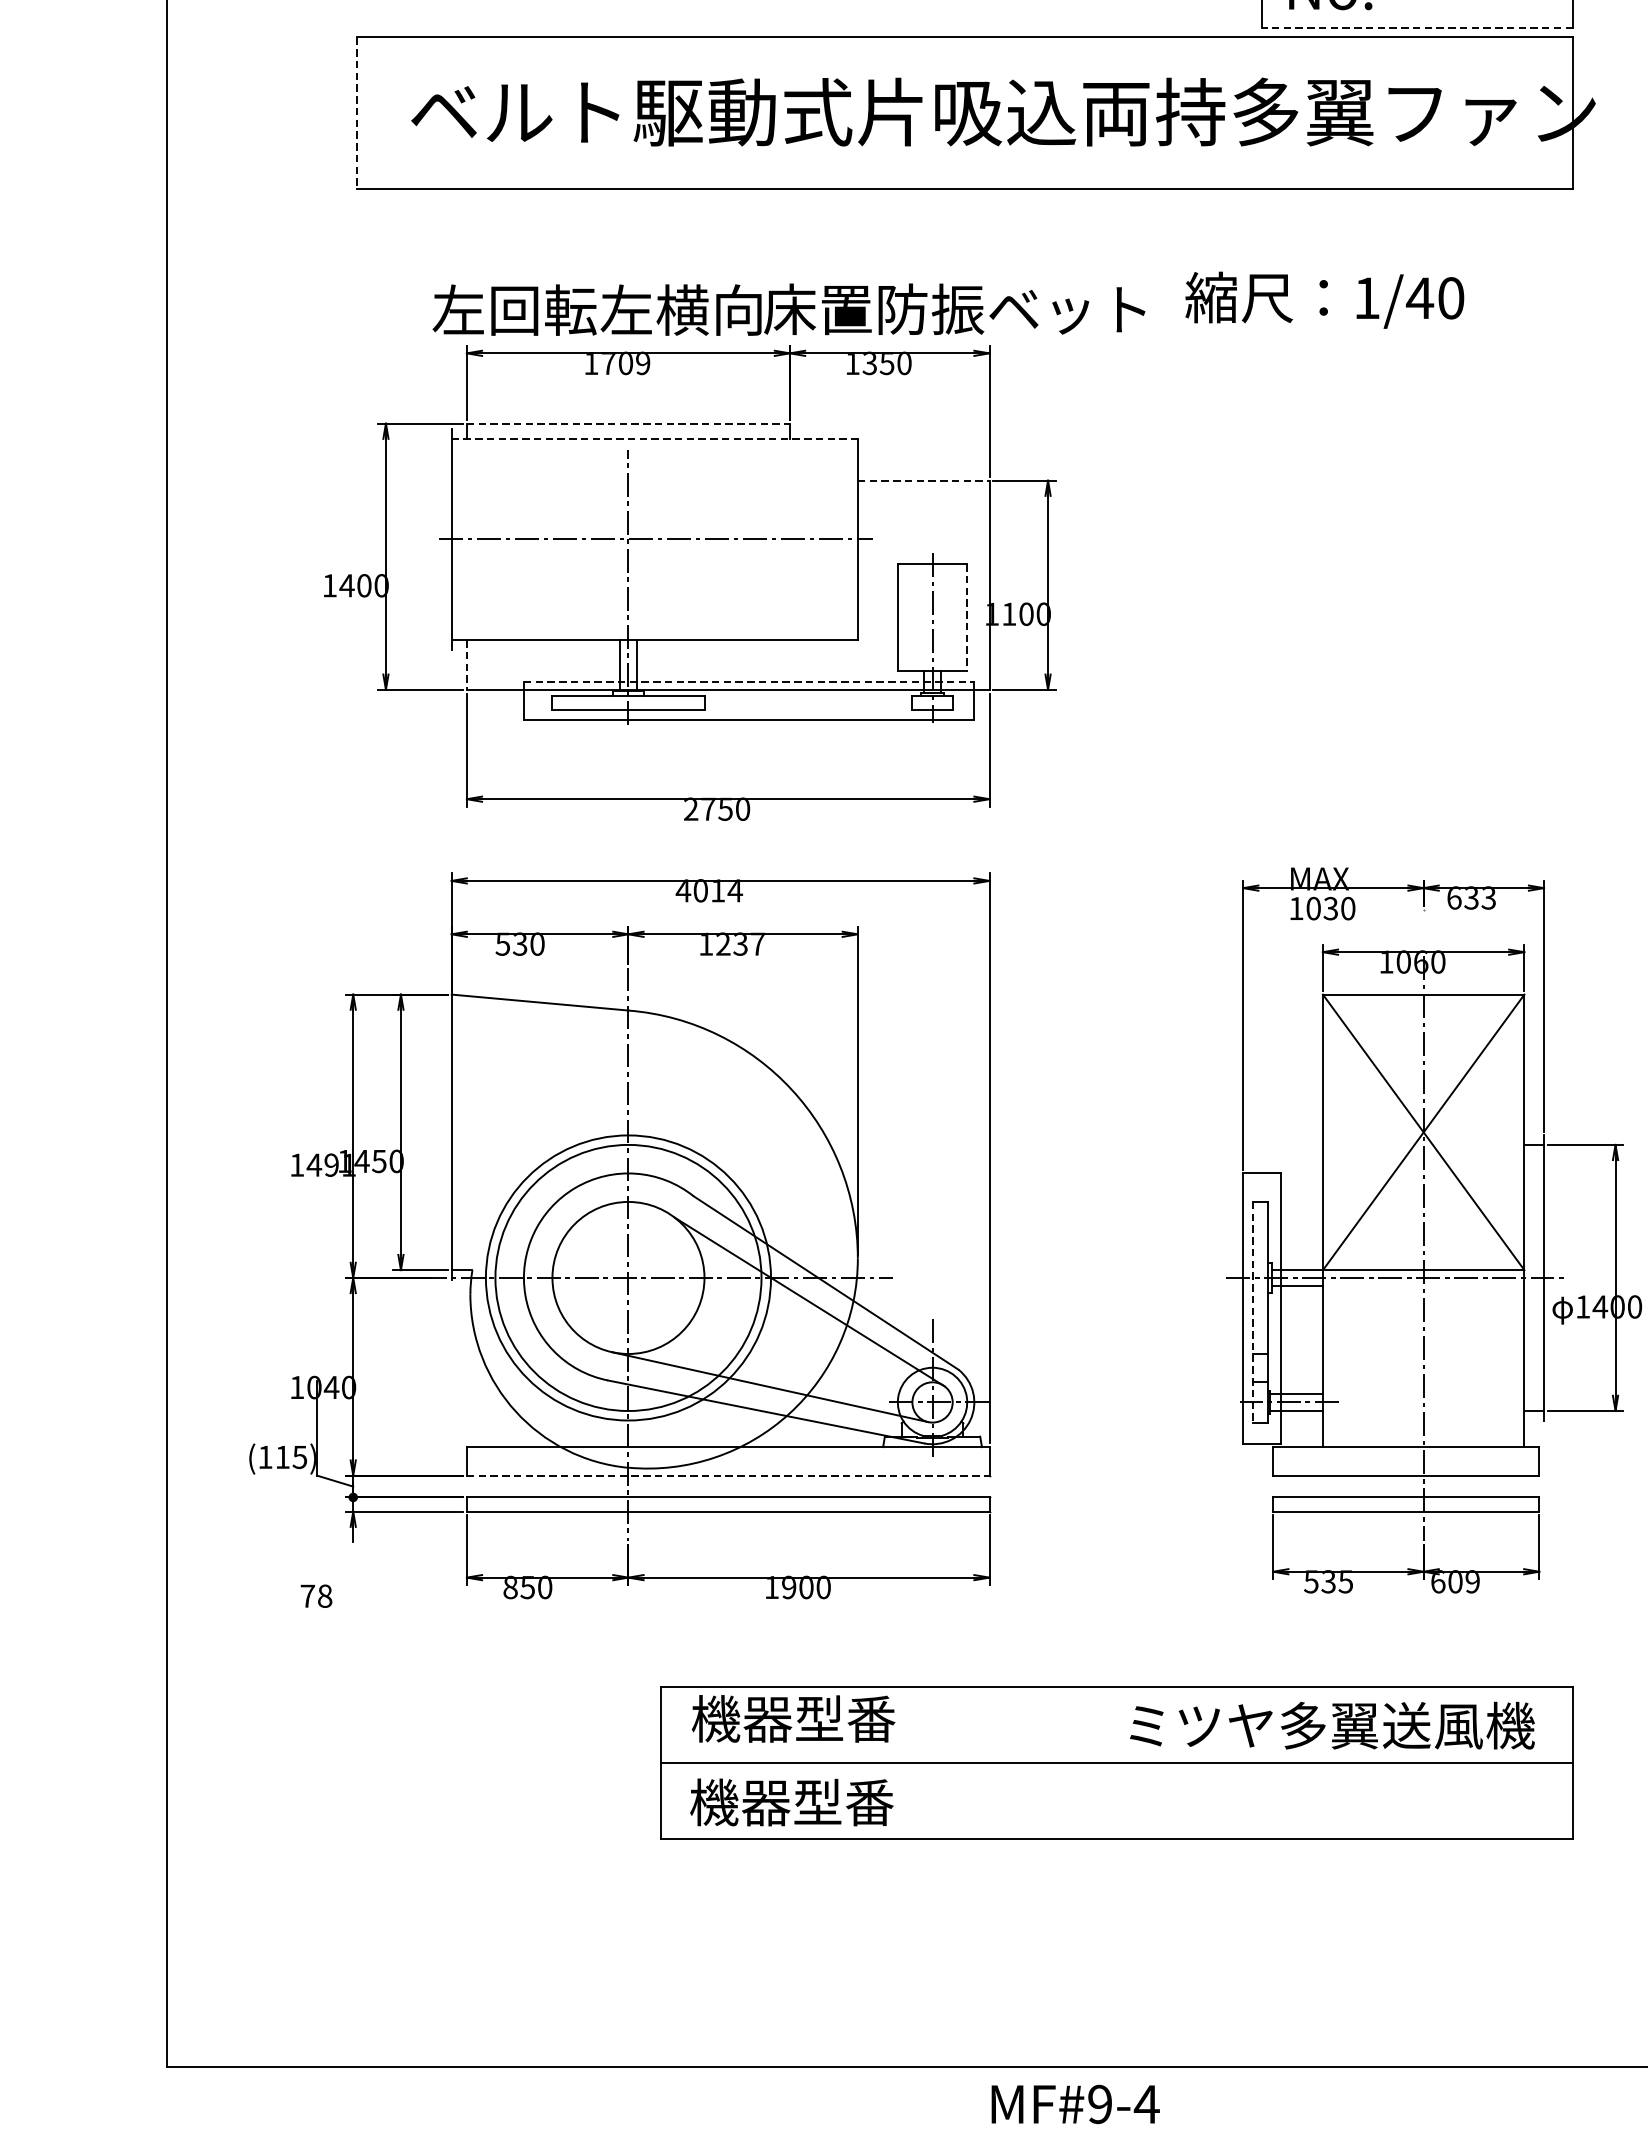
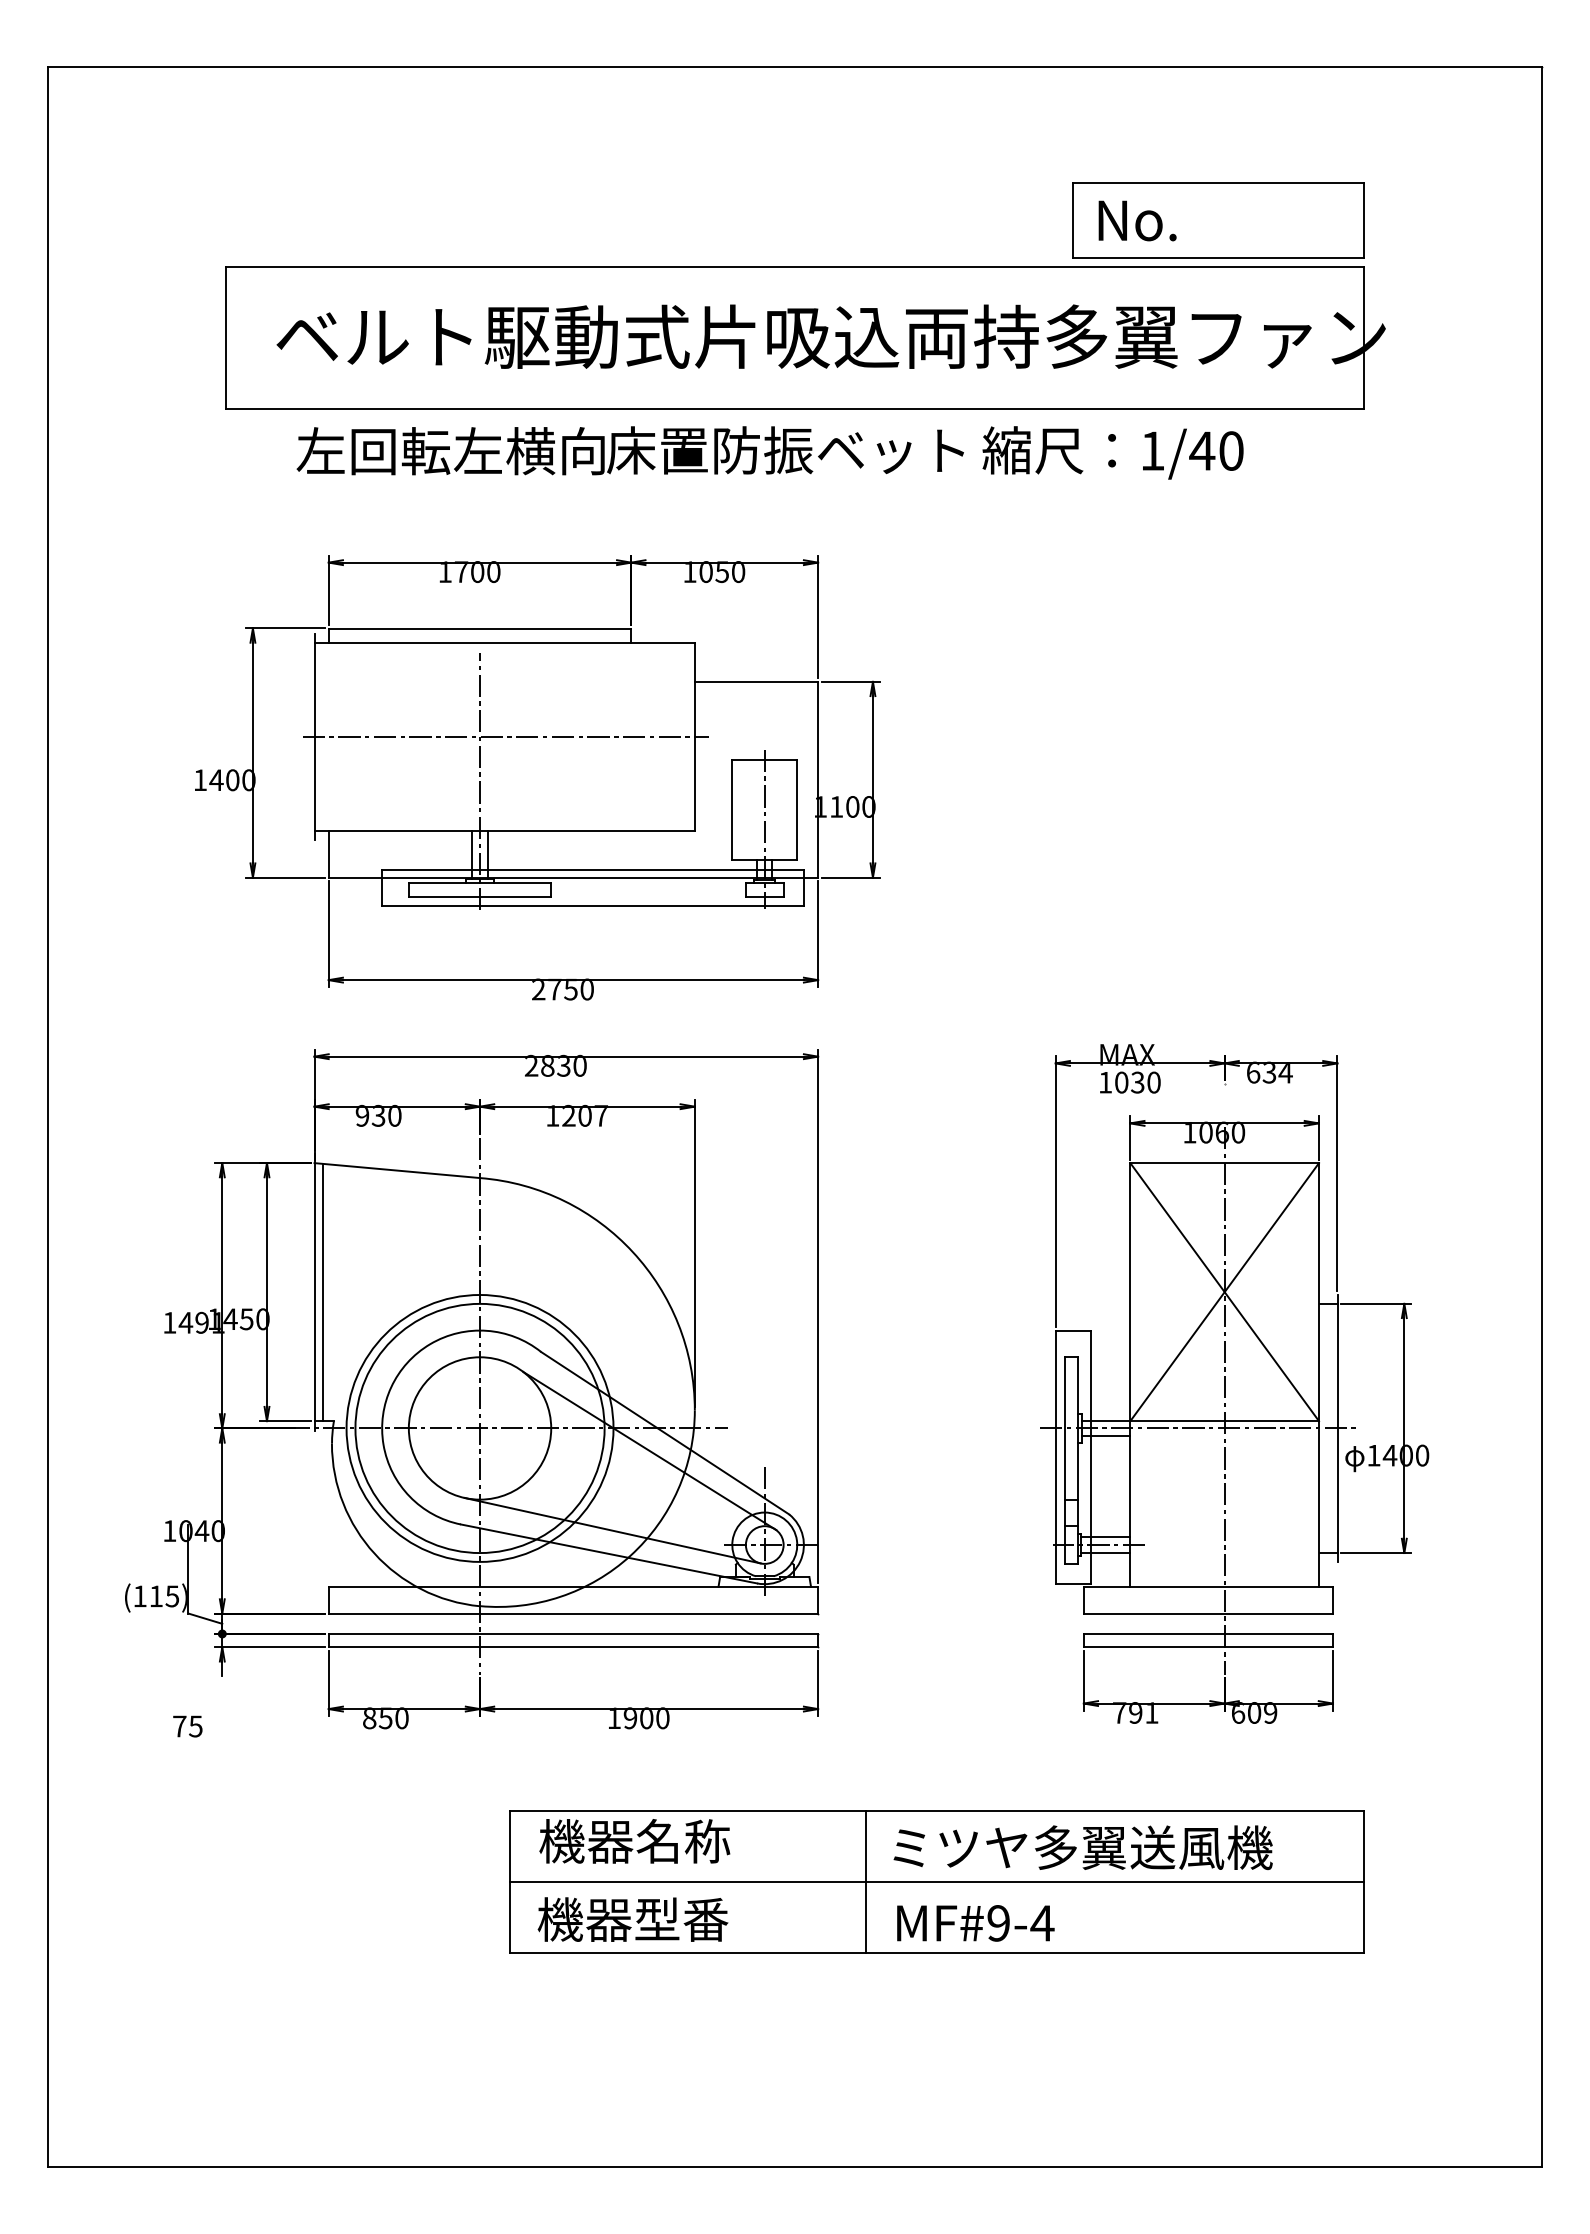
line: (1417, 28) -> (1218, 258), dashed -> solid
line: (356, 113) -> (225, 338), dashed -> solid
text: (1324, 299) -> (1112, 452), moved
text: (788, 309) -> (629, 450), moved
text: (642, 362) -> (493, 571), 1709 -> 1700
text: (869, 362) -> (705, 571), 1350 -> 1050
line: (628, 423) -> (480, 628), dashed -> solid
line: (655, 438) -> (505, 642), dashed -> solid
line: (923, 480) -> (756, 681), dashed -> solid
line: (967, 618) -> (797, 810), dashed -> solid
line: (466, 665) -> (328, 854), dashed -> solid
line: (749, 682) -> (593, 870), dashed -> solid
text: (709, 890) -> (555, 1065), 4014 -> 2830
text: (1488, 897) -> (1285, 1072), 633 -> 634
text: (502, 943) -> (362, 1115), 530 -> 930
text: (740, 943) -> (584, 1115), 1237 -> 1207
line: (461, 1132) -> (323, 1292), added
line: (1252, 1313) -> (1064, 1461), dashed -> solid
line: (728, 1475) -> (573, 1613), dashed -> solid
text: (1328, 1581) -> (1135, 1712), 535 -> 791
text: (324, 1596) -> (195, 1726), 78 -> 75
text: (845, 1719) -> (683, 1841), 機器型番 -> 機器名称
text: (1331, 1725) -> (1082, 1847), moved
line: (1041, 1762) -> (866, 1882), added
text: (1075, 2104) -> (975, 1923), moved

